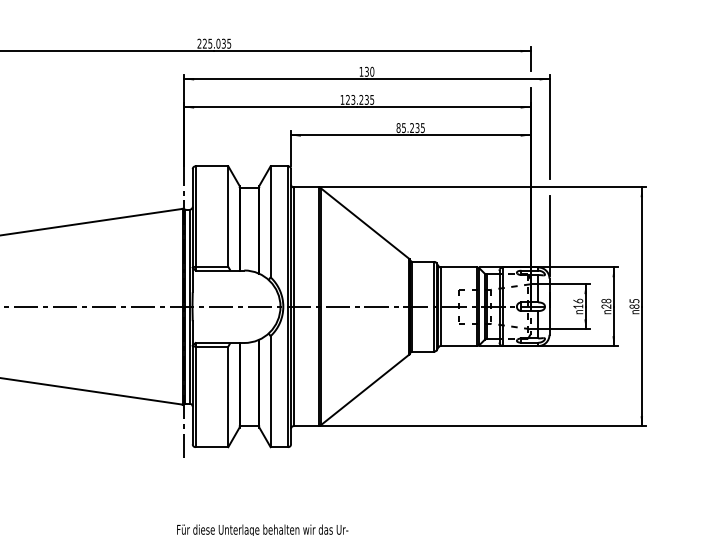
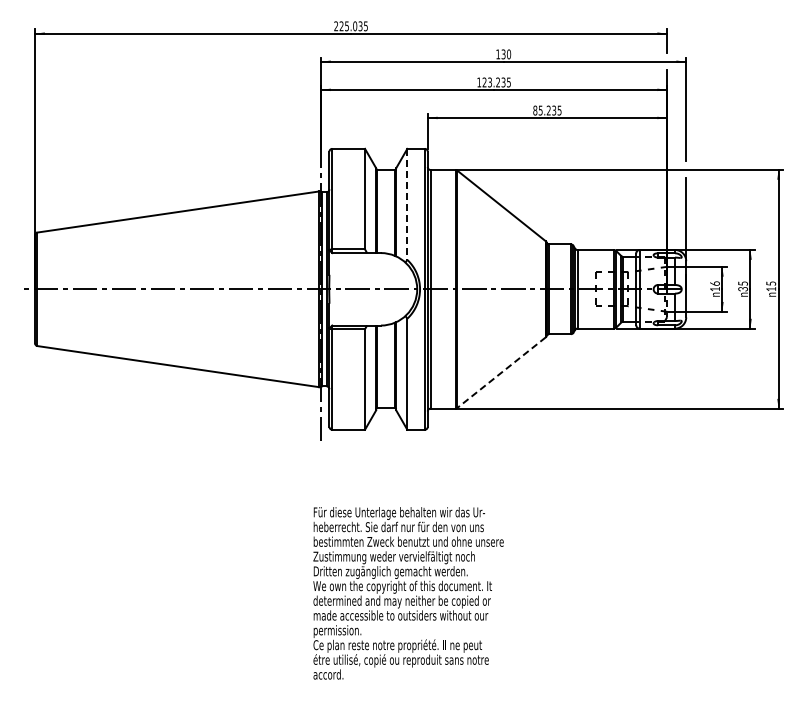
line: (270, 221) -> (407, 204), solid -> dashed
text: (605, 303) -> (742, 286), 28 -> 35
text: (634, 306) -> (771, 289), 85 -> 15
line: (364, 389) -> (501, 372), solid -> dashed

